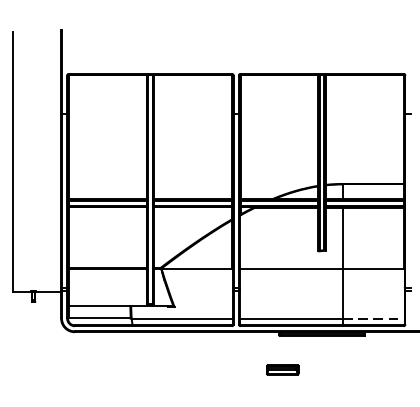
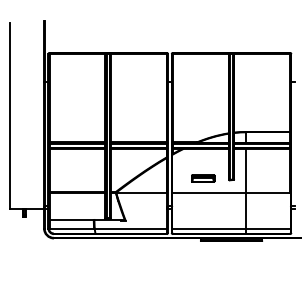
line: (374, 318) -> (269, 228), dashed -> solid
part: (283, 369) -> (203, 178), moved

